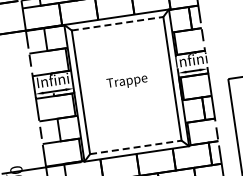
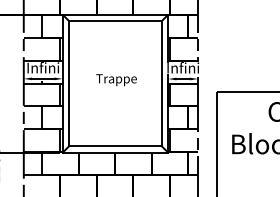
line: (117, 24) -> (115, 21), dashed -> solid
line: (135, 147) -> (115, 146), dashed -> solid

